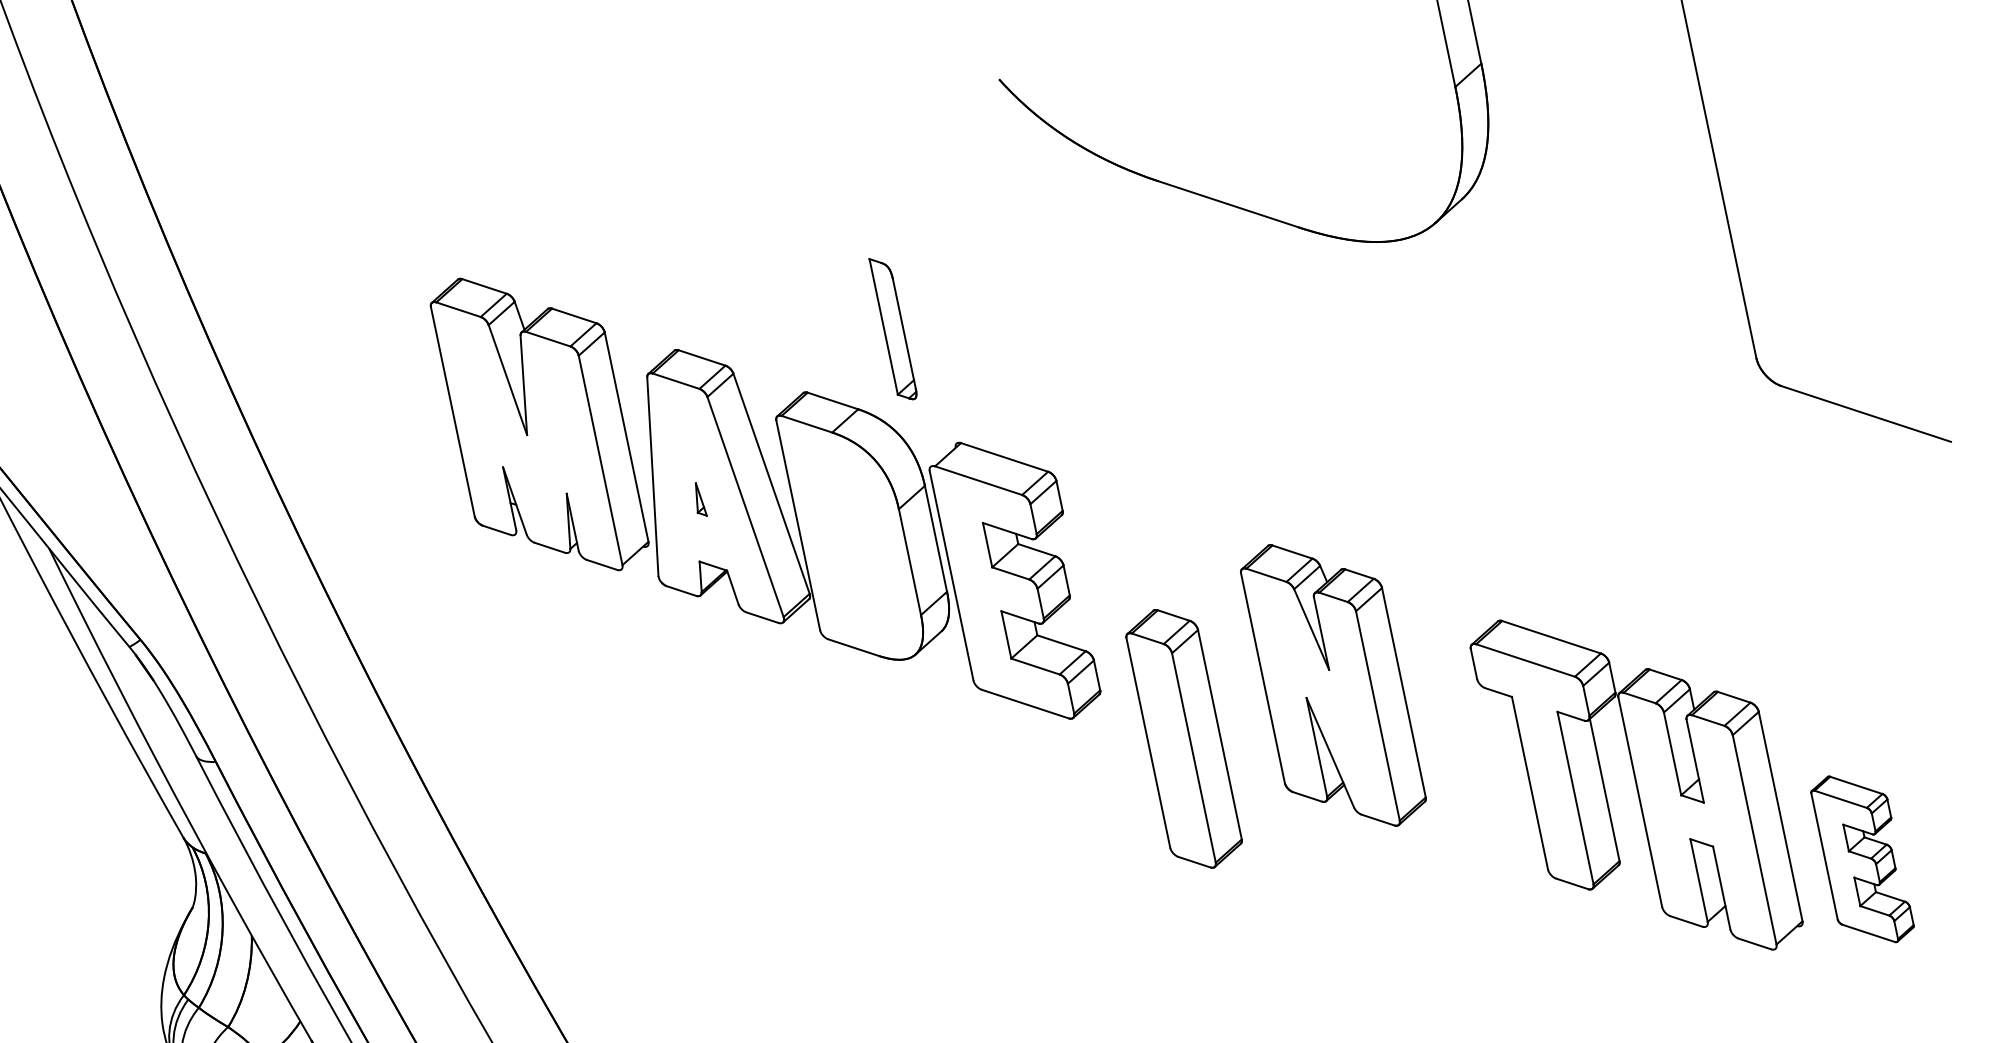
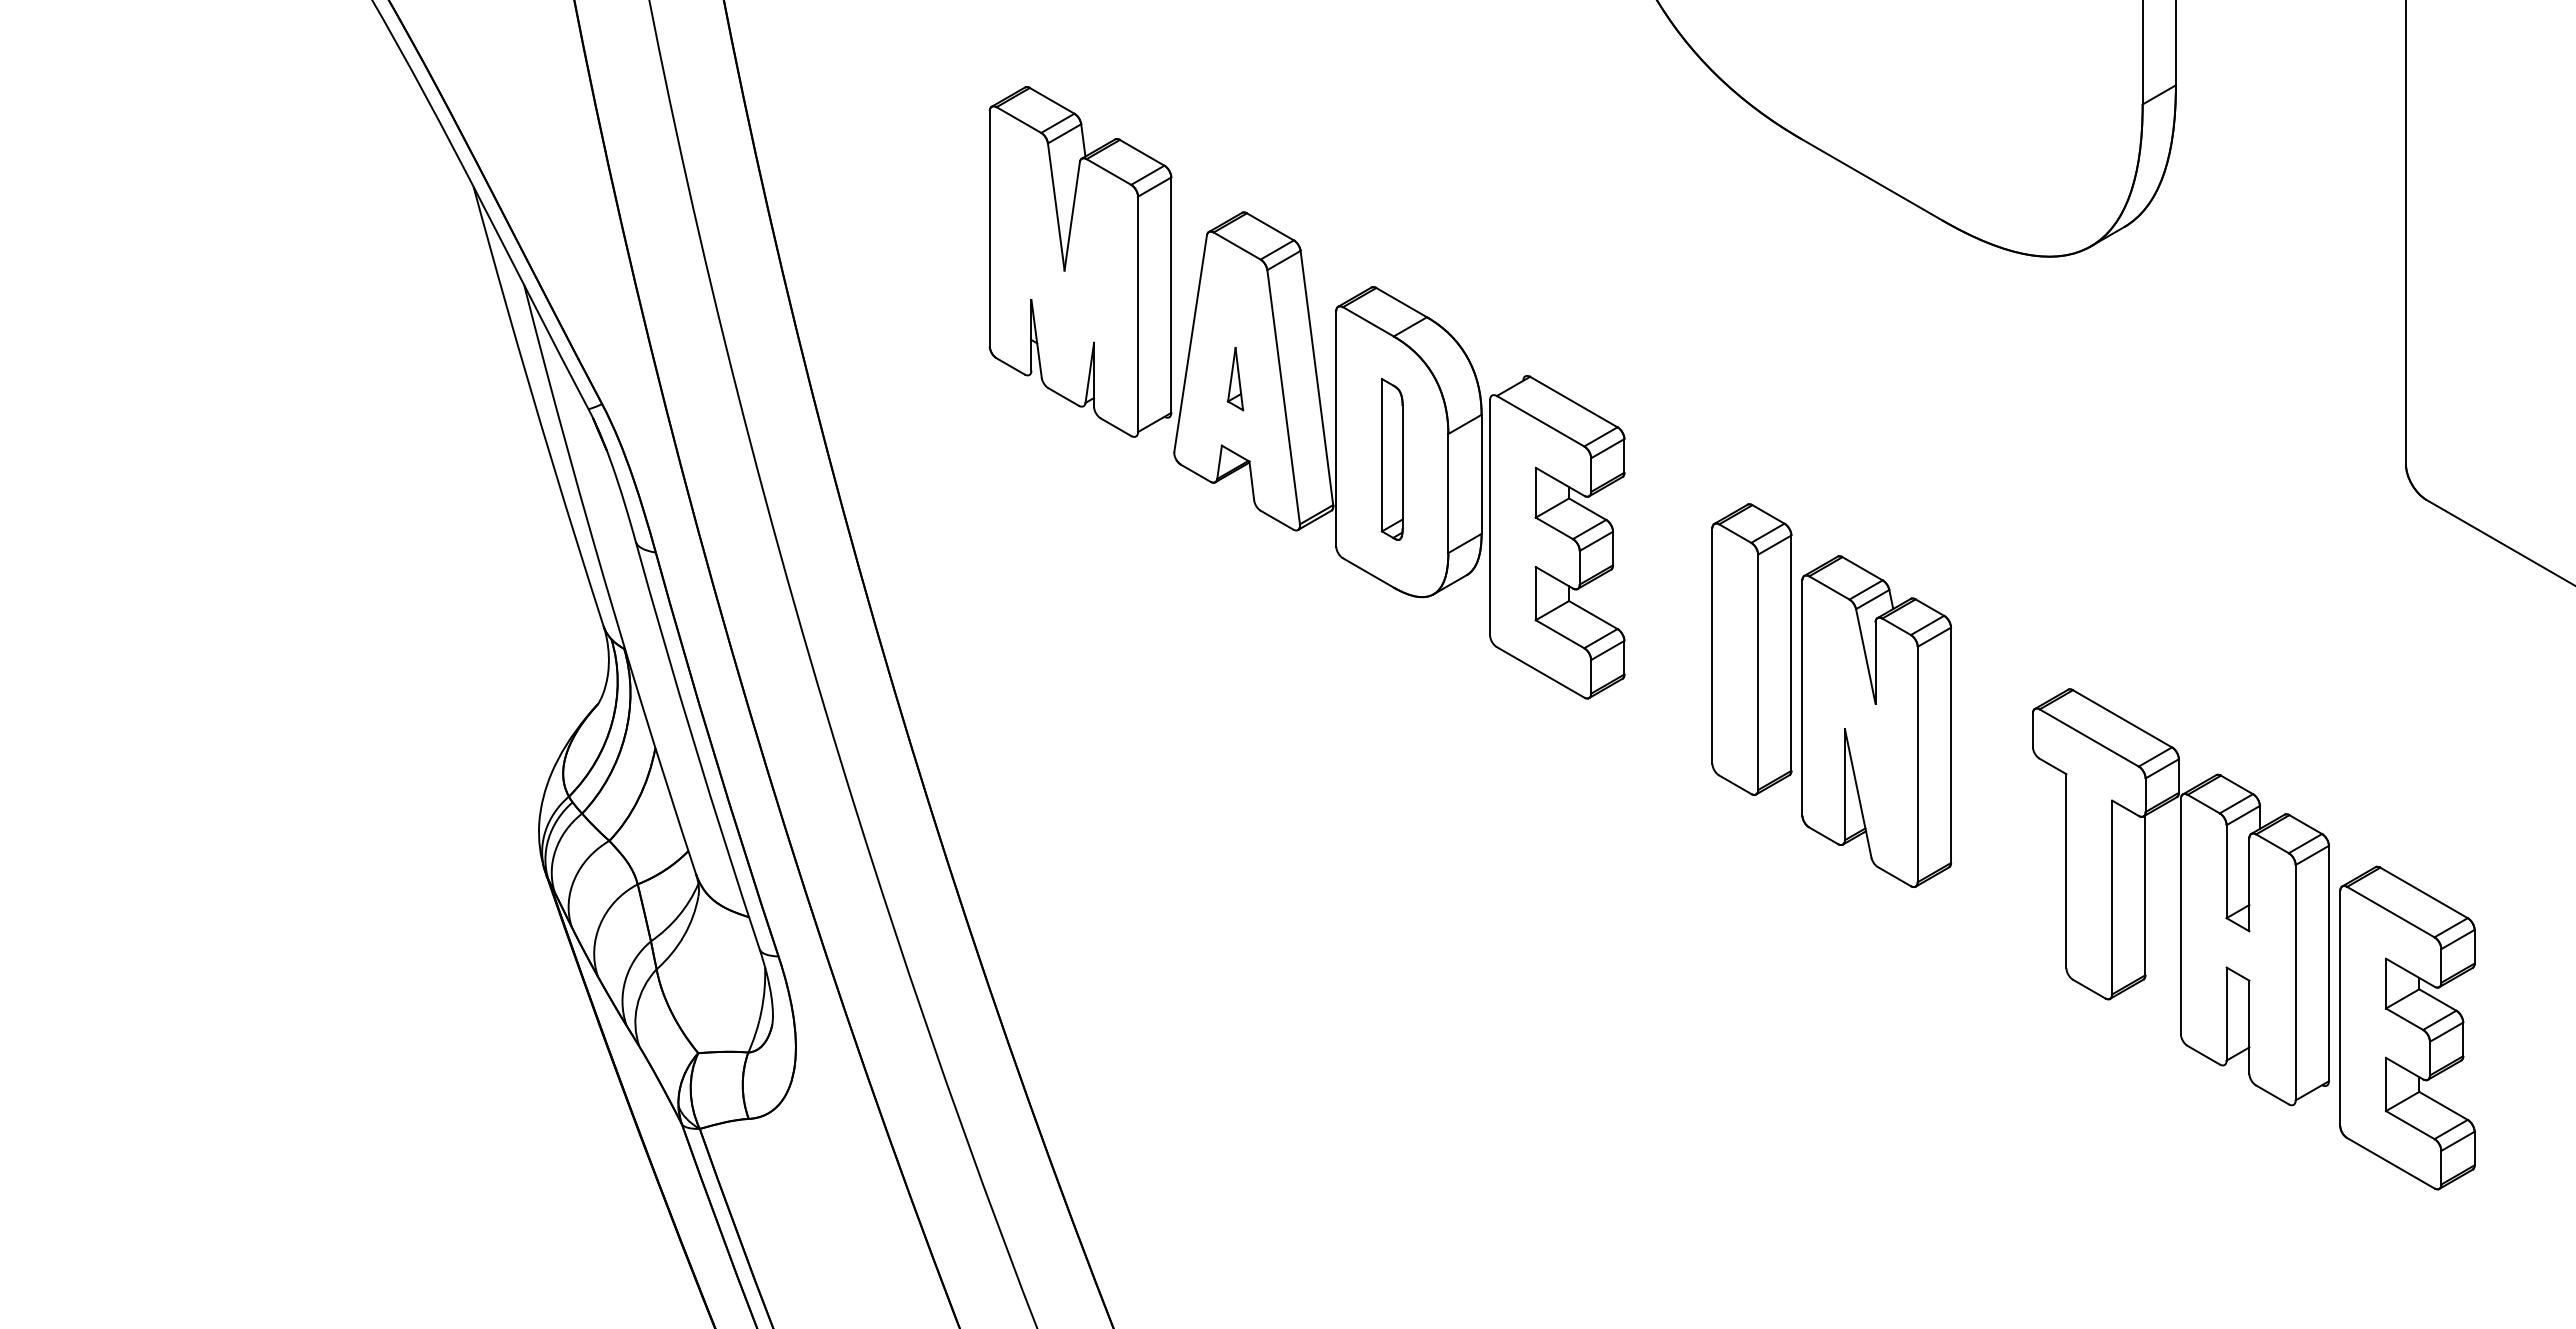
part: (892, 328) -> (1391, 459), moved
part: (699, 500) -> (1235, 379), size x1.67
part: (1183, 738) -> (1751, 649), moved
part: (1862, 858) -> (2407, 1027), size x1.67

